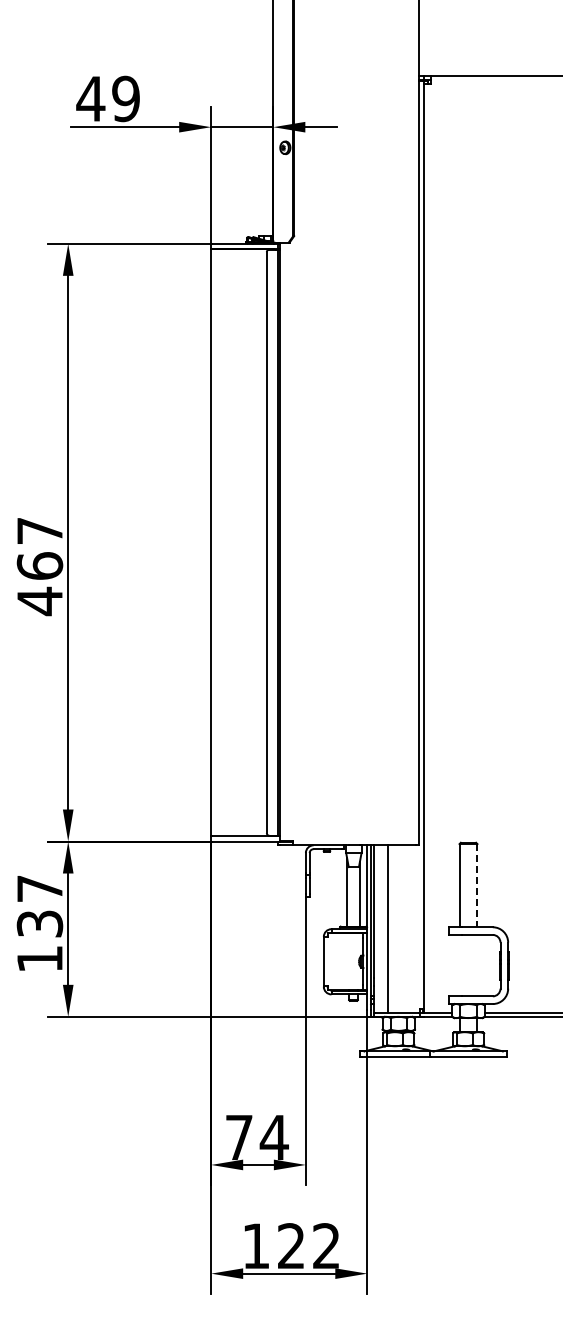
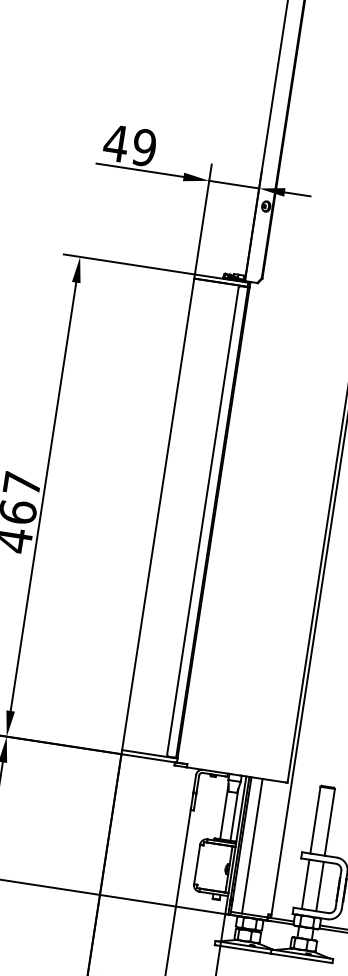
line: (477, 885) -> (329, 822), dashed -> solid
line: (459, 965) -> (305, 884), added
line: (477, 965) -> (320, 886), added

